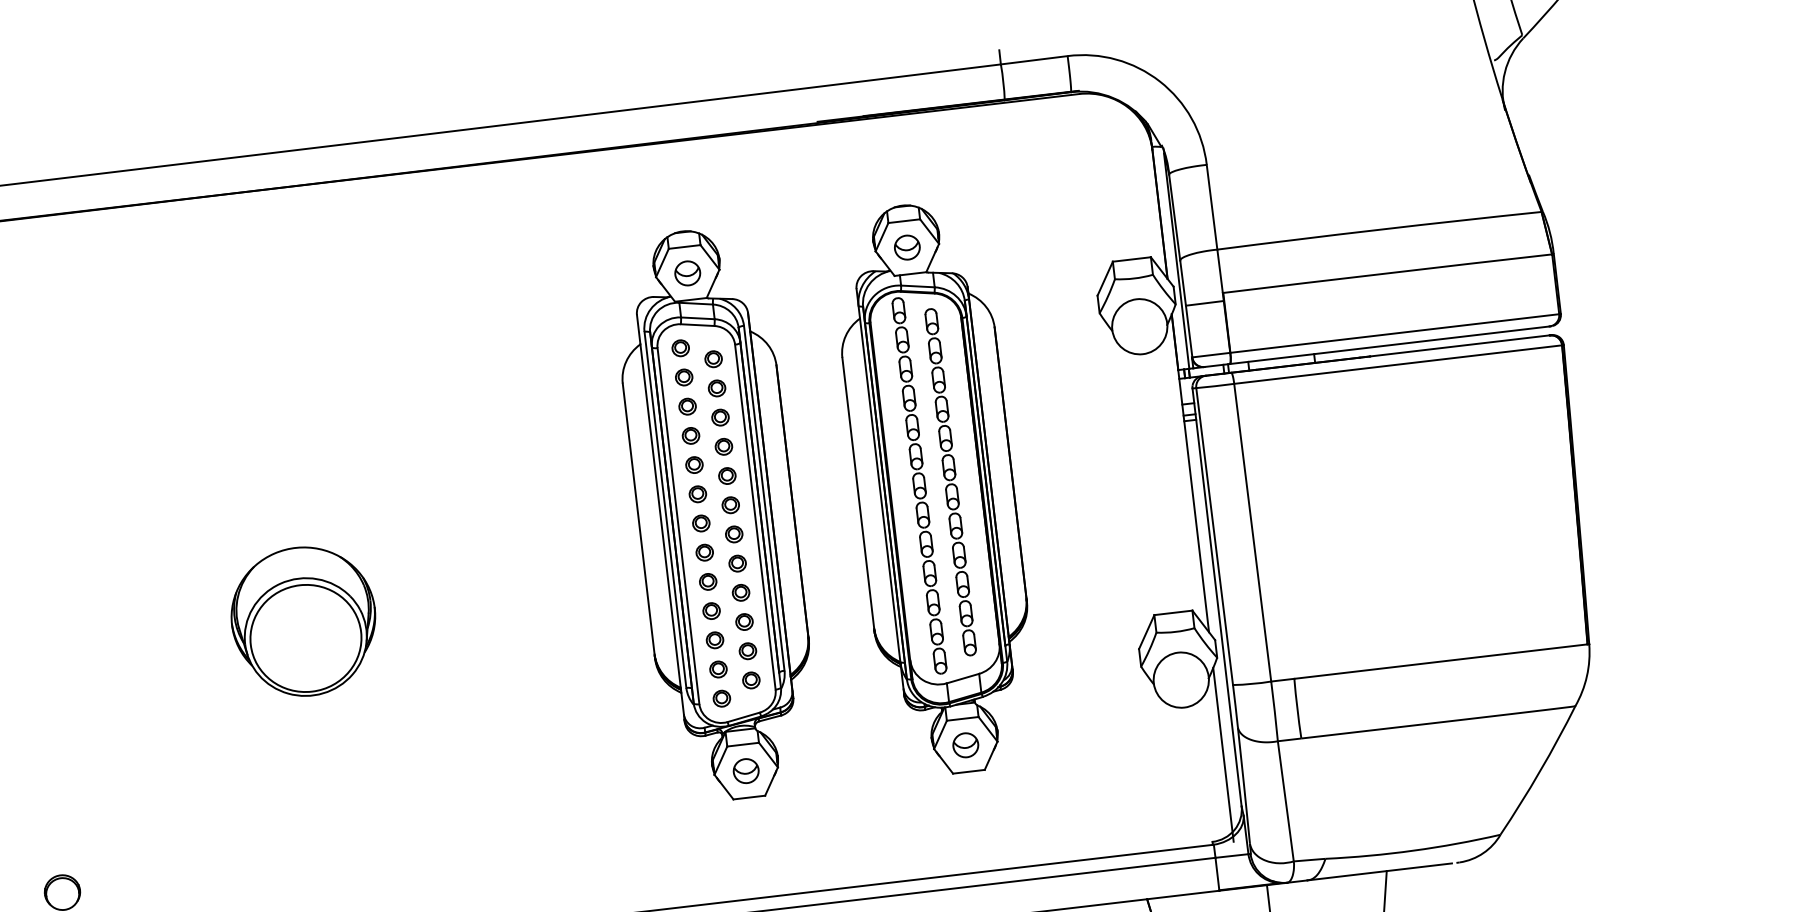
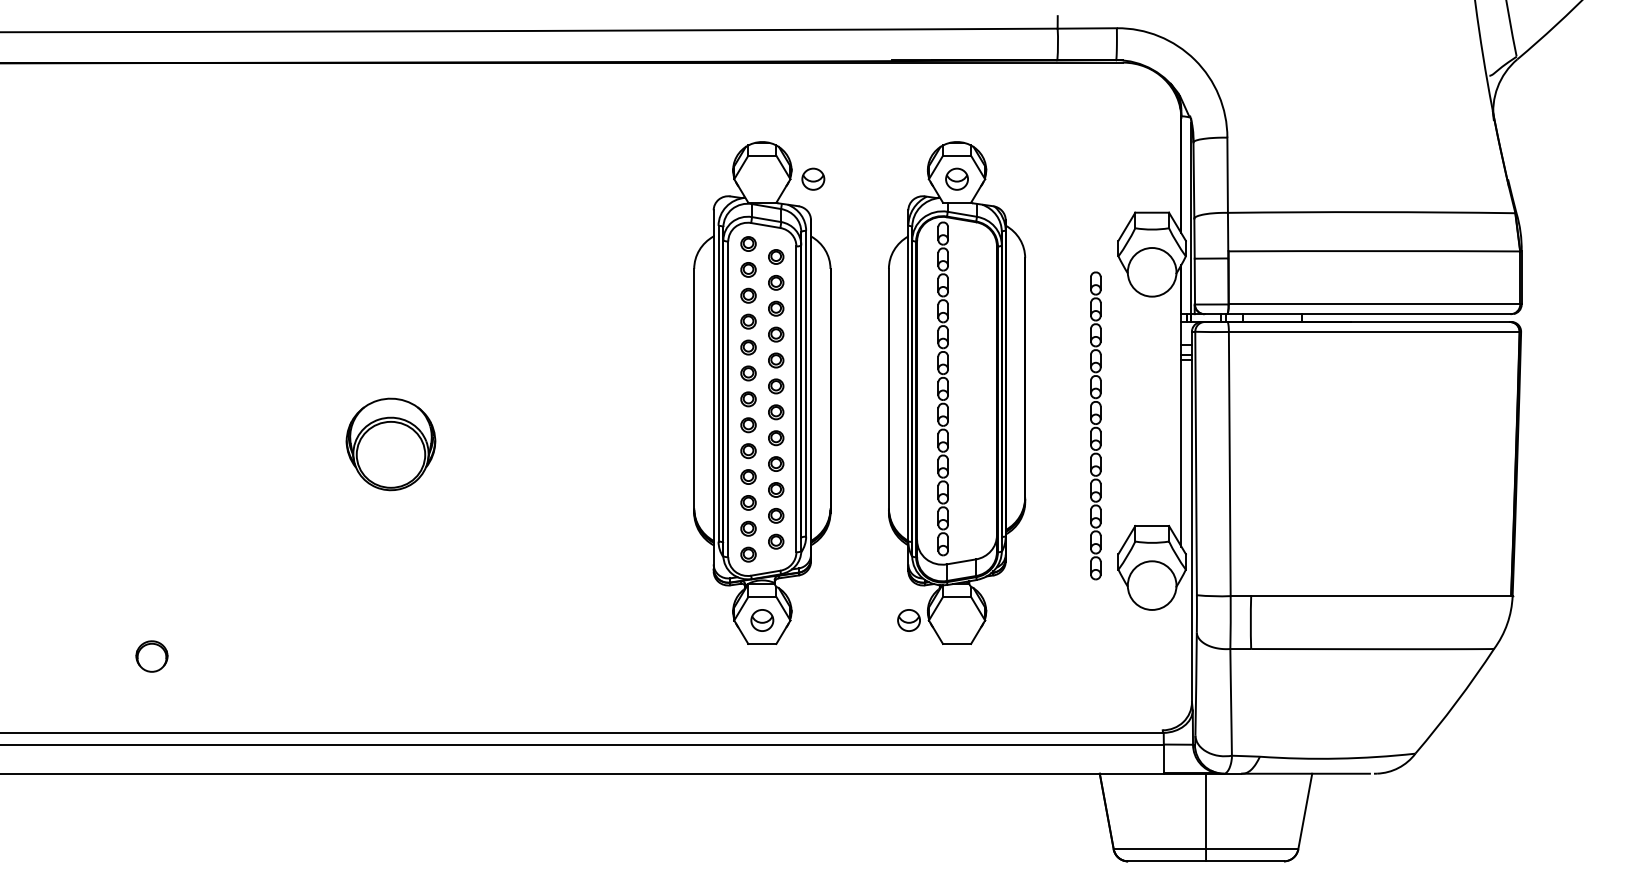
part: (687, 272) -> (813, 178), moved
part: (950, 481) -> (1095, 425), moved
part: (303, 621) -> (390, 444), size x0.7
part: (965, 745) -> (908, 620), moved
line: (1223, 755) -> (1181, 655), removed

